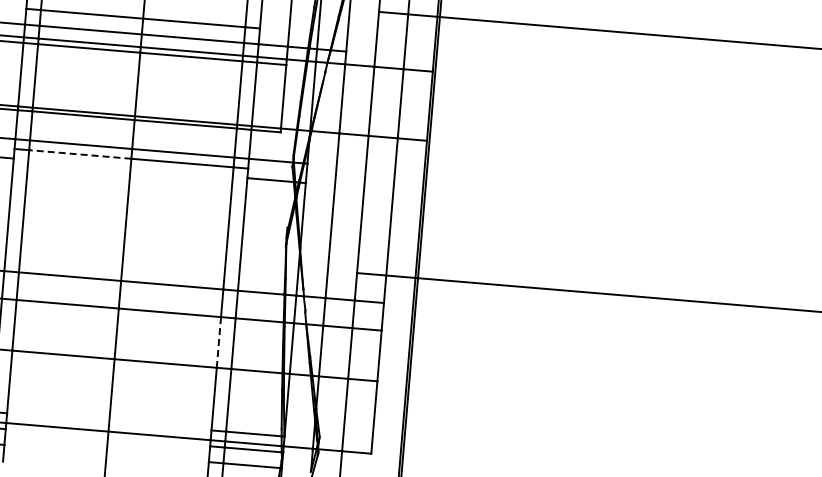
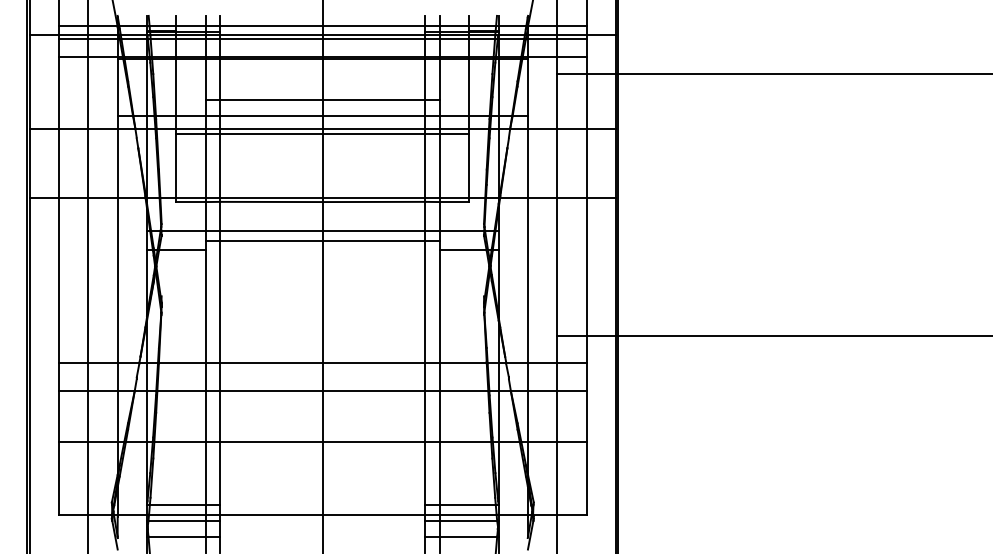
line: (80, 154) -> (271, 240), dashed -> solid
line: (218, 343) -> (425, 417), dashed -> solid

